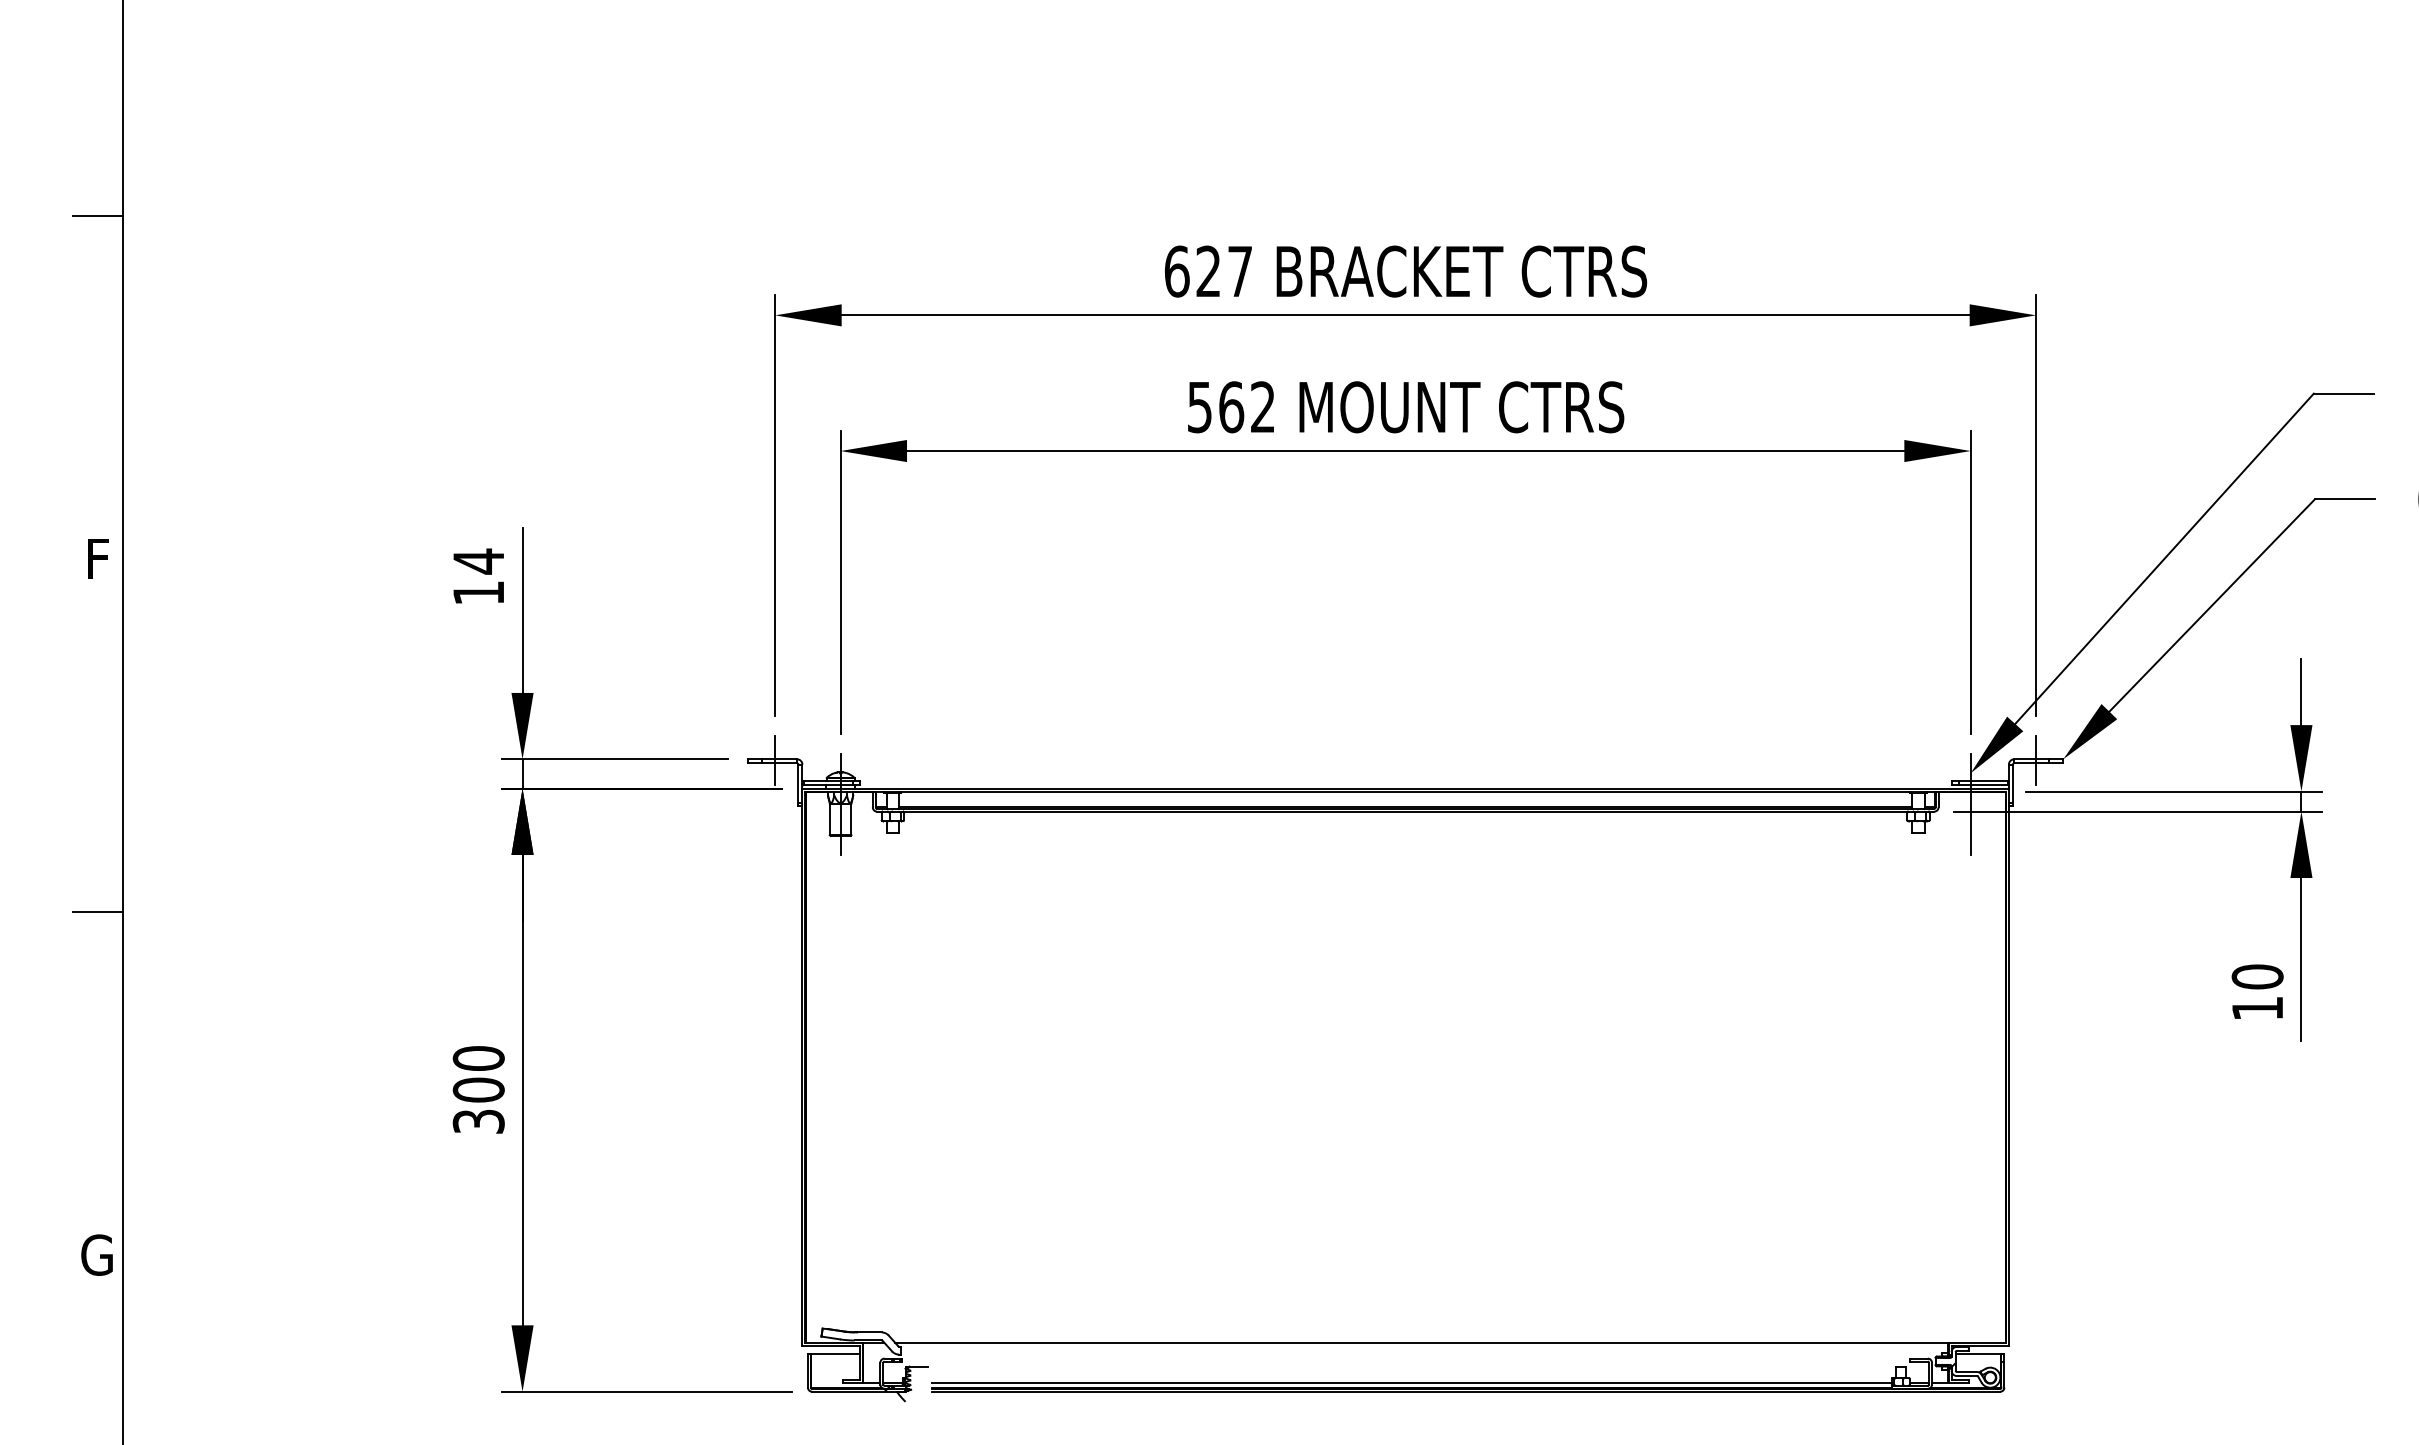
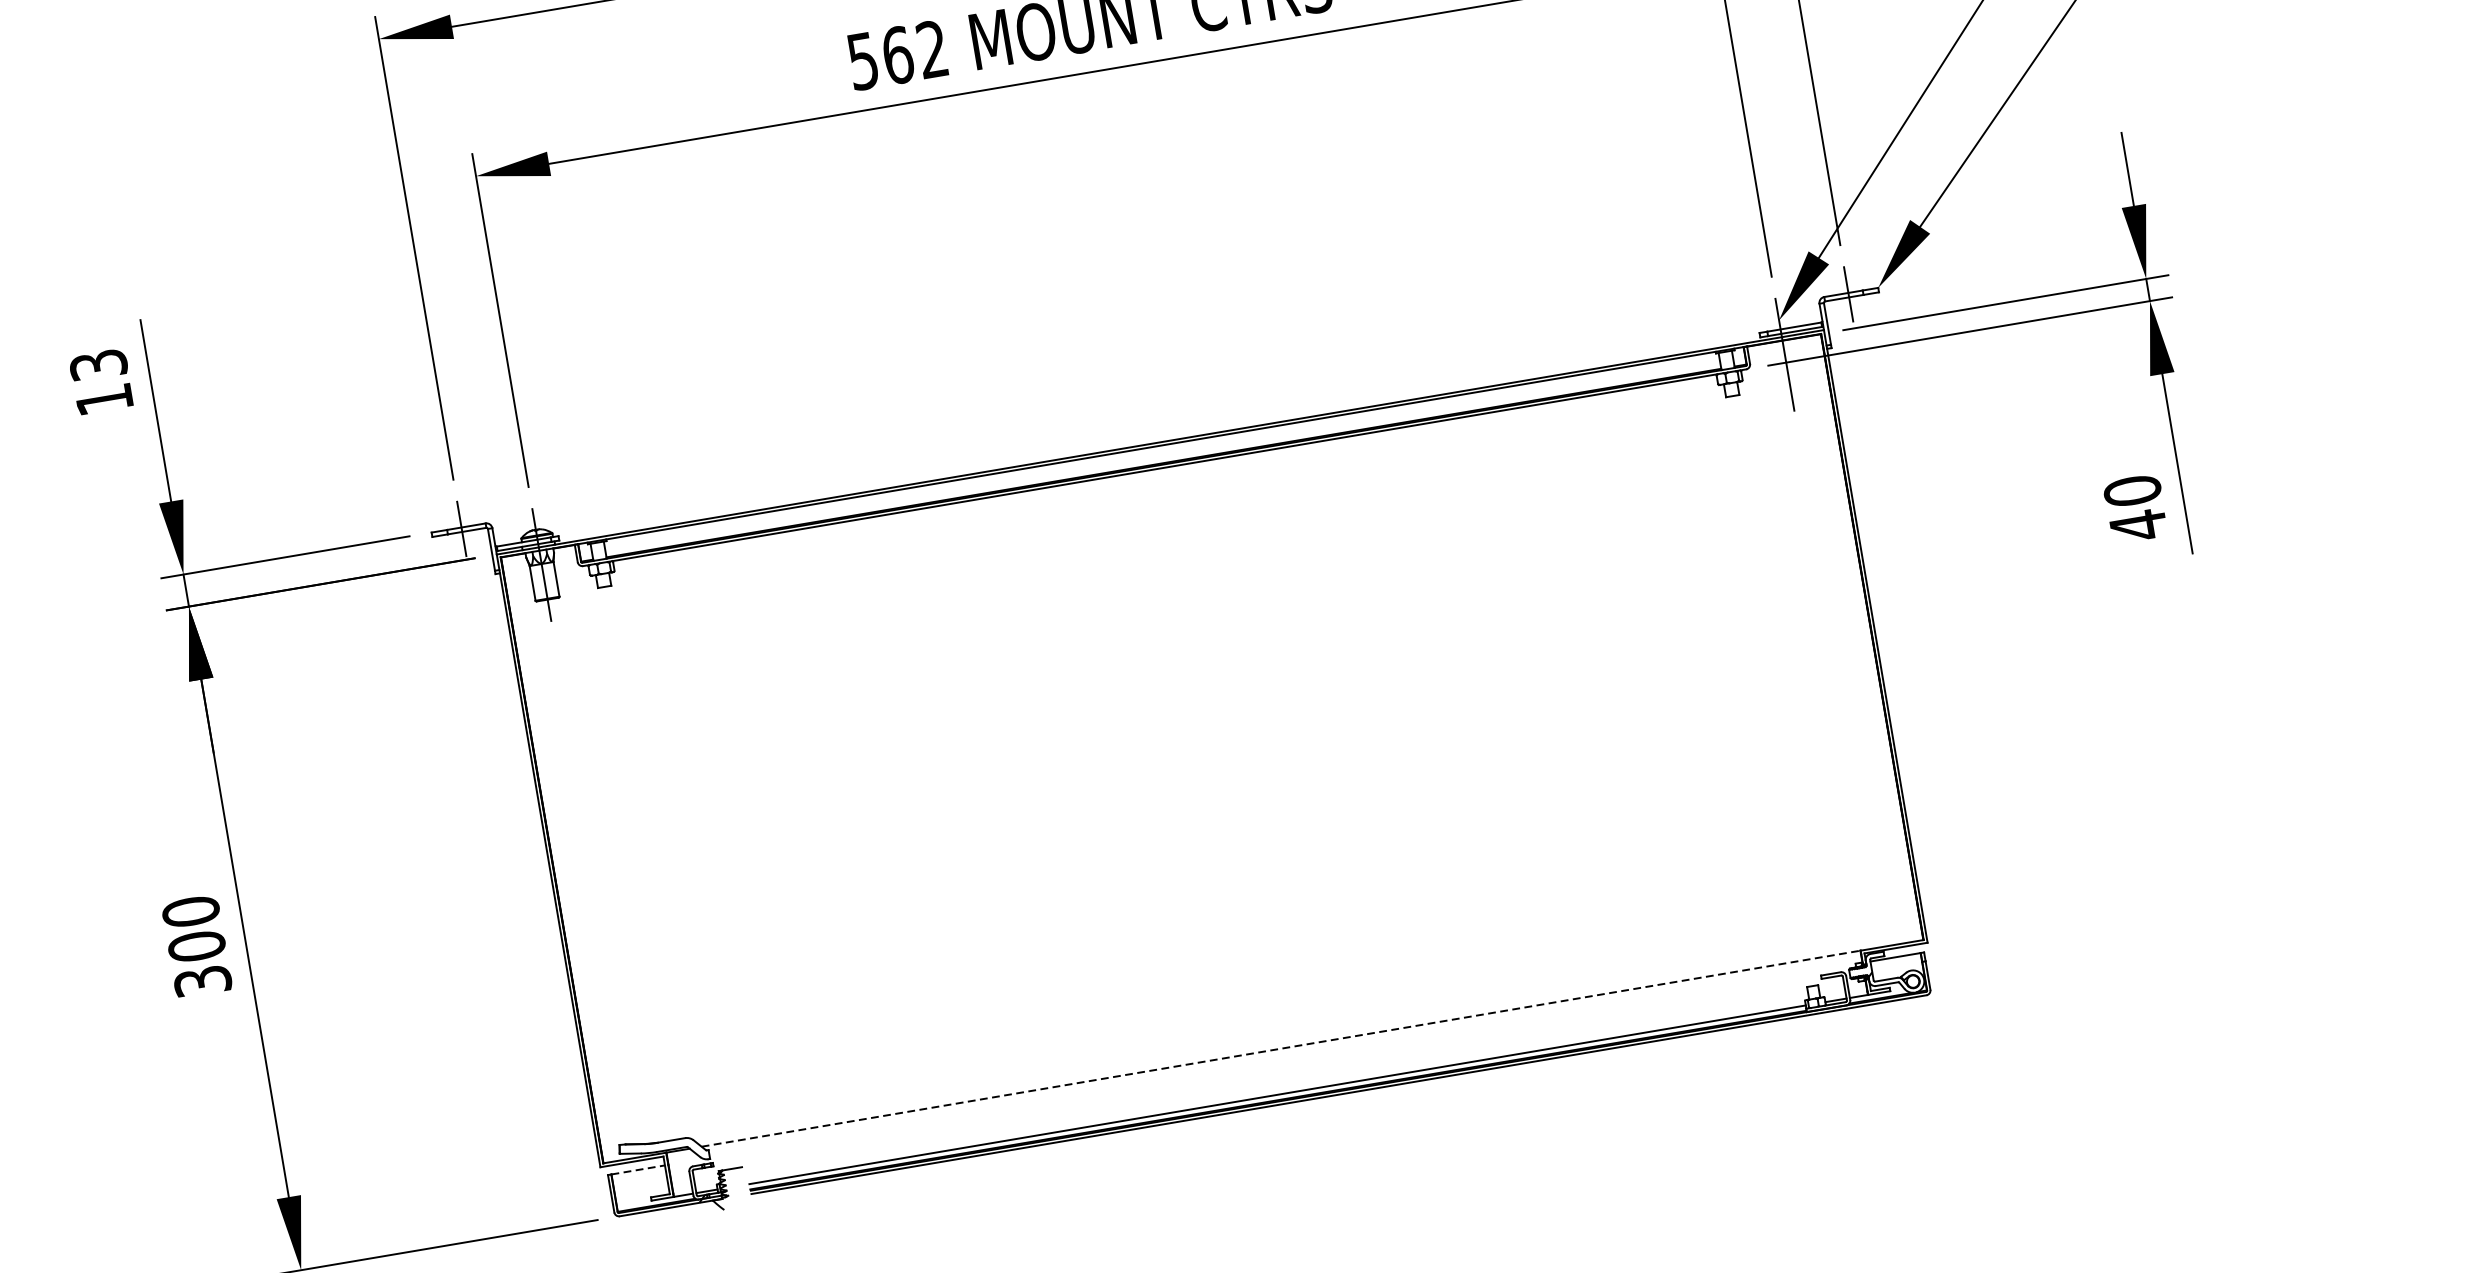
text: (478, 561) -> (98, 365), 14 -> 13
text: (2257, 1008) -> (2138, 525), 10 -> 40
line: (1421, 1342) -> (1280, 1048), solid -> dashed
line: (835, 1353) -> (638, 1169), solid -> dashed

